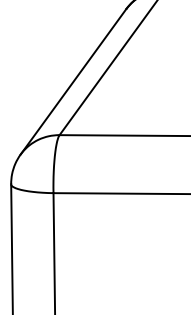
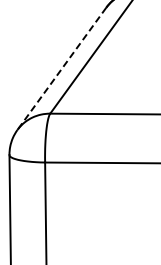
line: (72, 81) -> (61, 68), solid -> dashed

